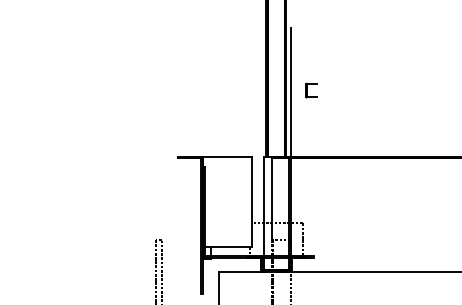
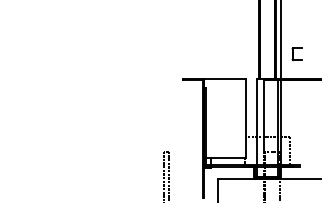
part: (311, 90) -> (297, 54), moved

